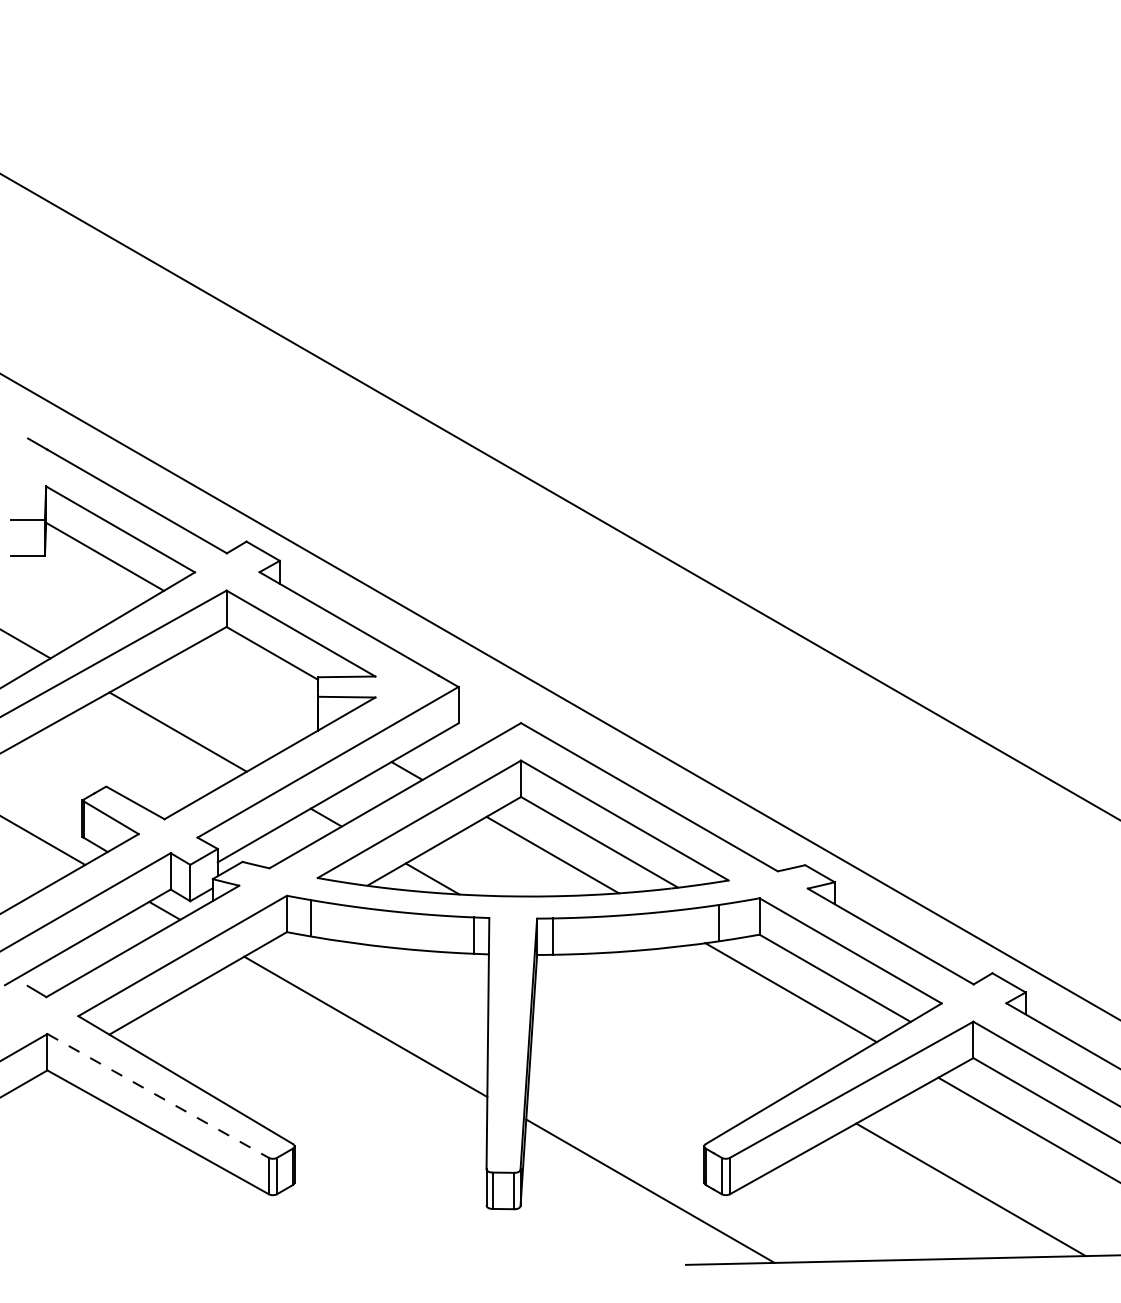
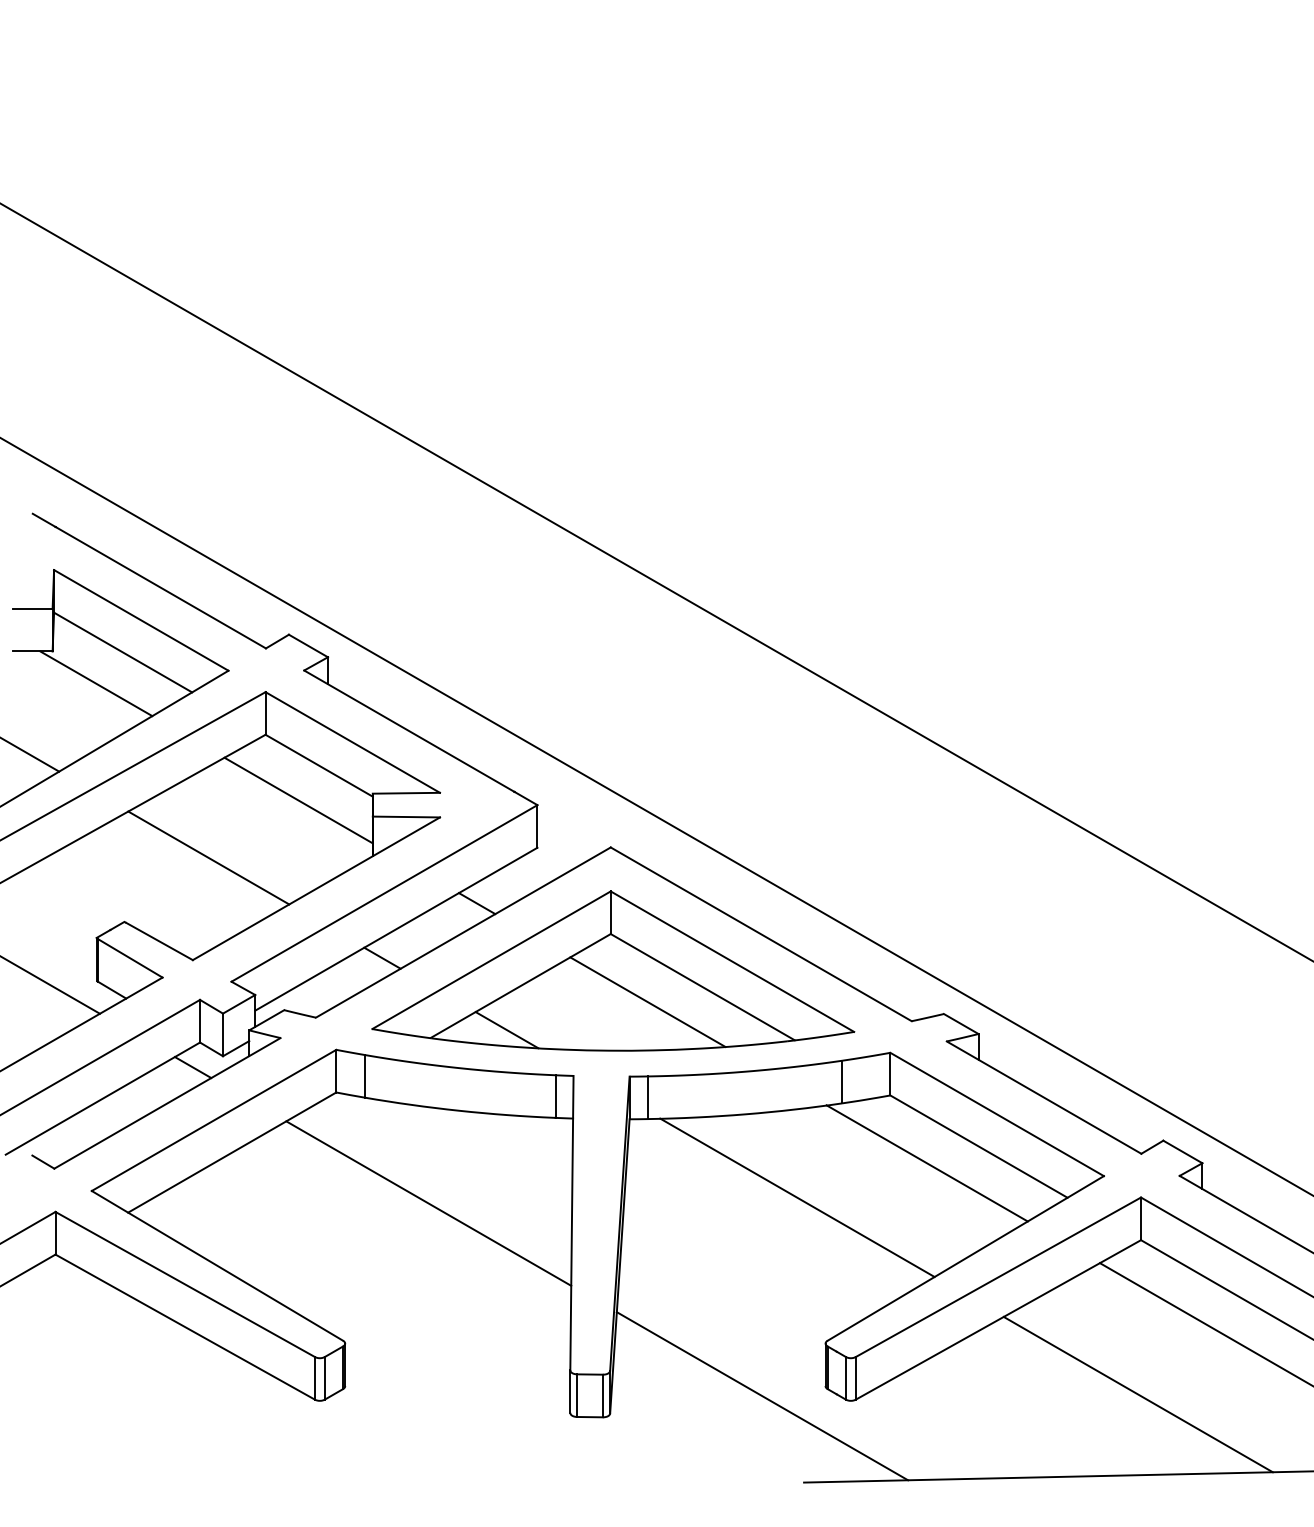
line: (82, 583) -> (96, 683), added
line: (254, 682) -> (298, 799), added
line: (680, 1021) -> (797, 1197), added
line: (158, 1095) -> (185, 1284), dashed -> solid

